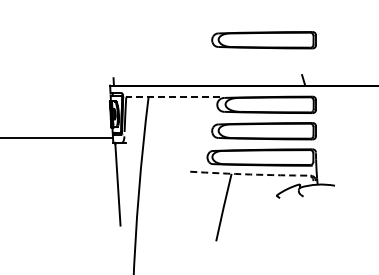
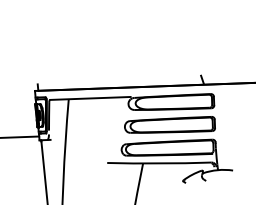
part: (263, 40) -> (166, 46), removed
line: (173, 96) -> (90, 98), dashed -> solid
arc: (250, 174) -> (159, 163), dashed -> solid

